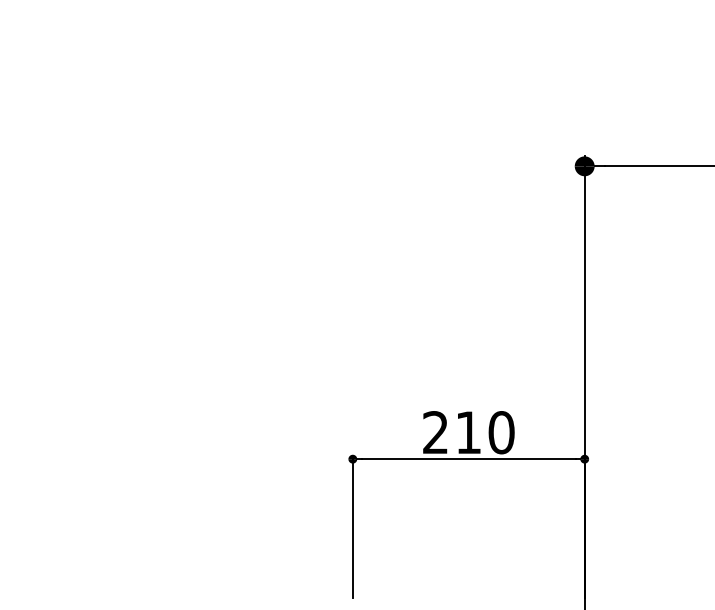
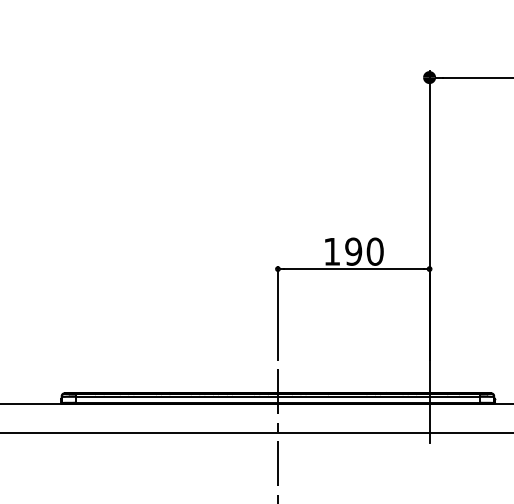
text: (453, 432) -> (343, 251), 210 -> 190

